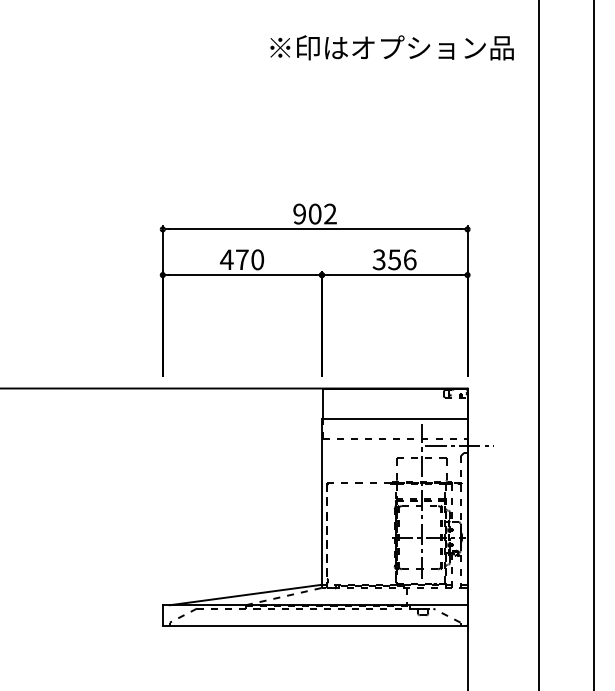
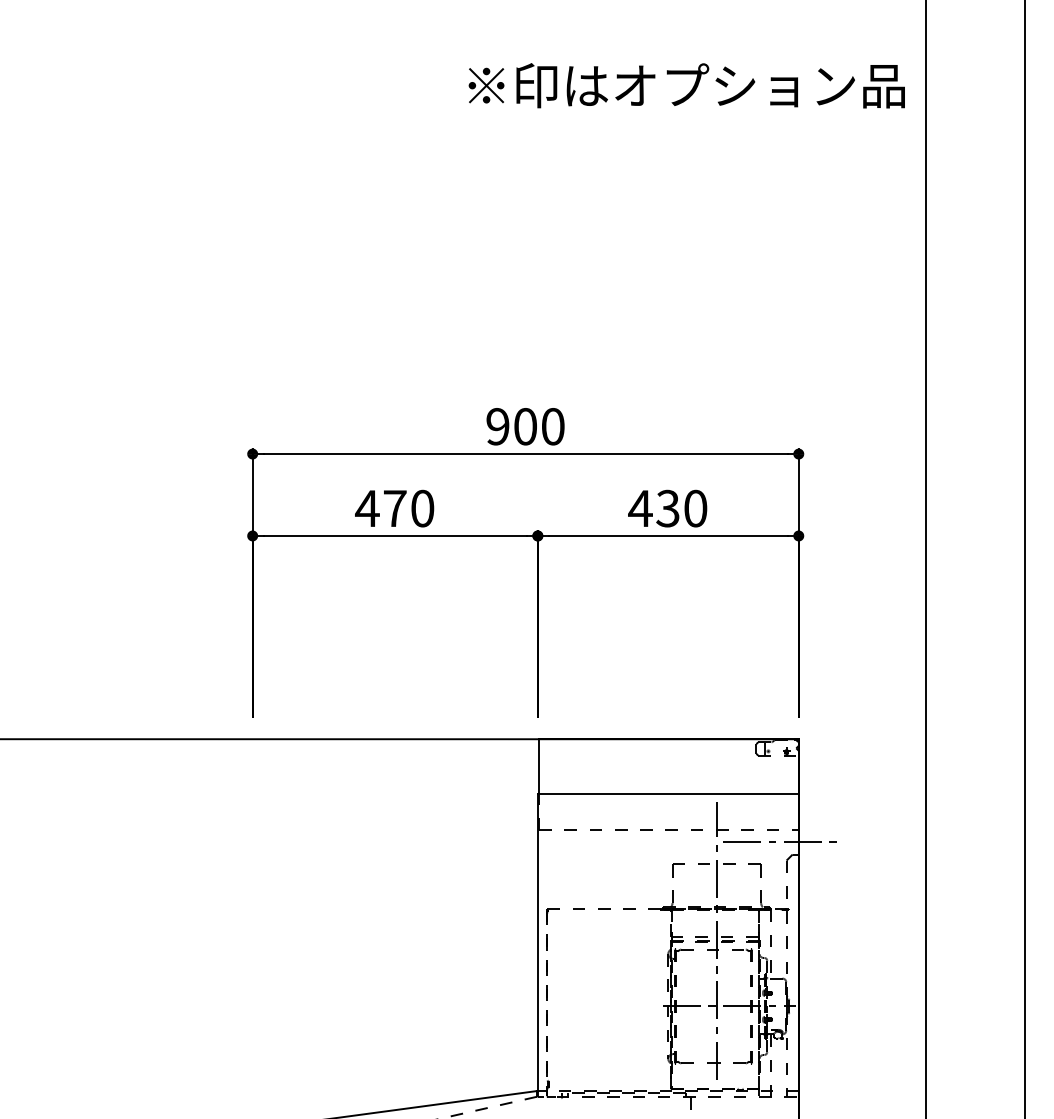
text: (391, 47) -> (685, 85), moved
text: (330, 213) -> (553, 425), 902 -> 900
text: (394, 259) -> (667, 508), 356 -> 430

